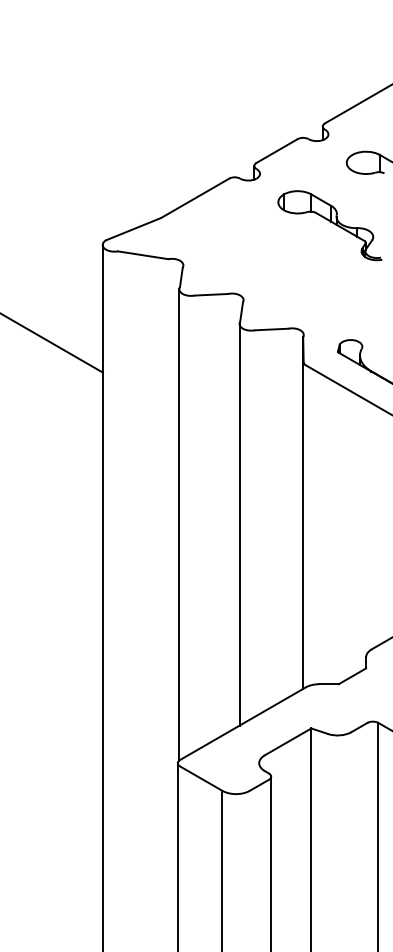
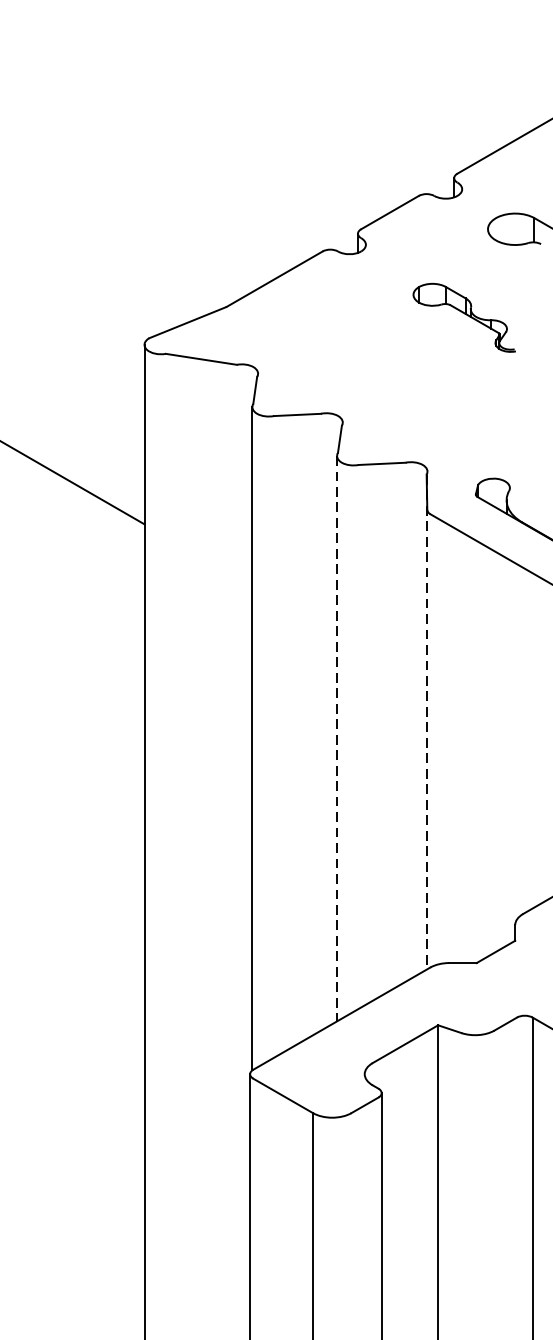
part: (329, 225) -> (463, 317), size x0.7
line: (303, 513) -> (427, 722), solid -> dashed
line: (239, 524) -> (337, 738), solid -> dashed

